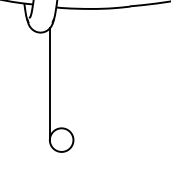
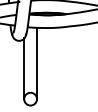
line: (74, 74) -> (37, 63), added

